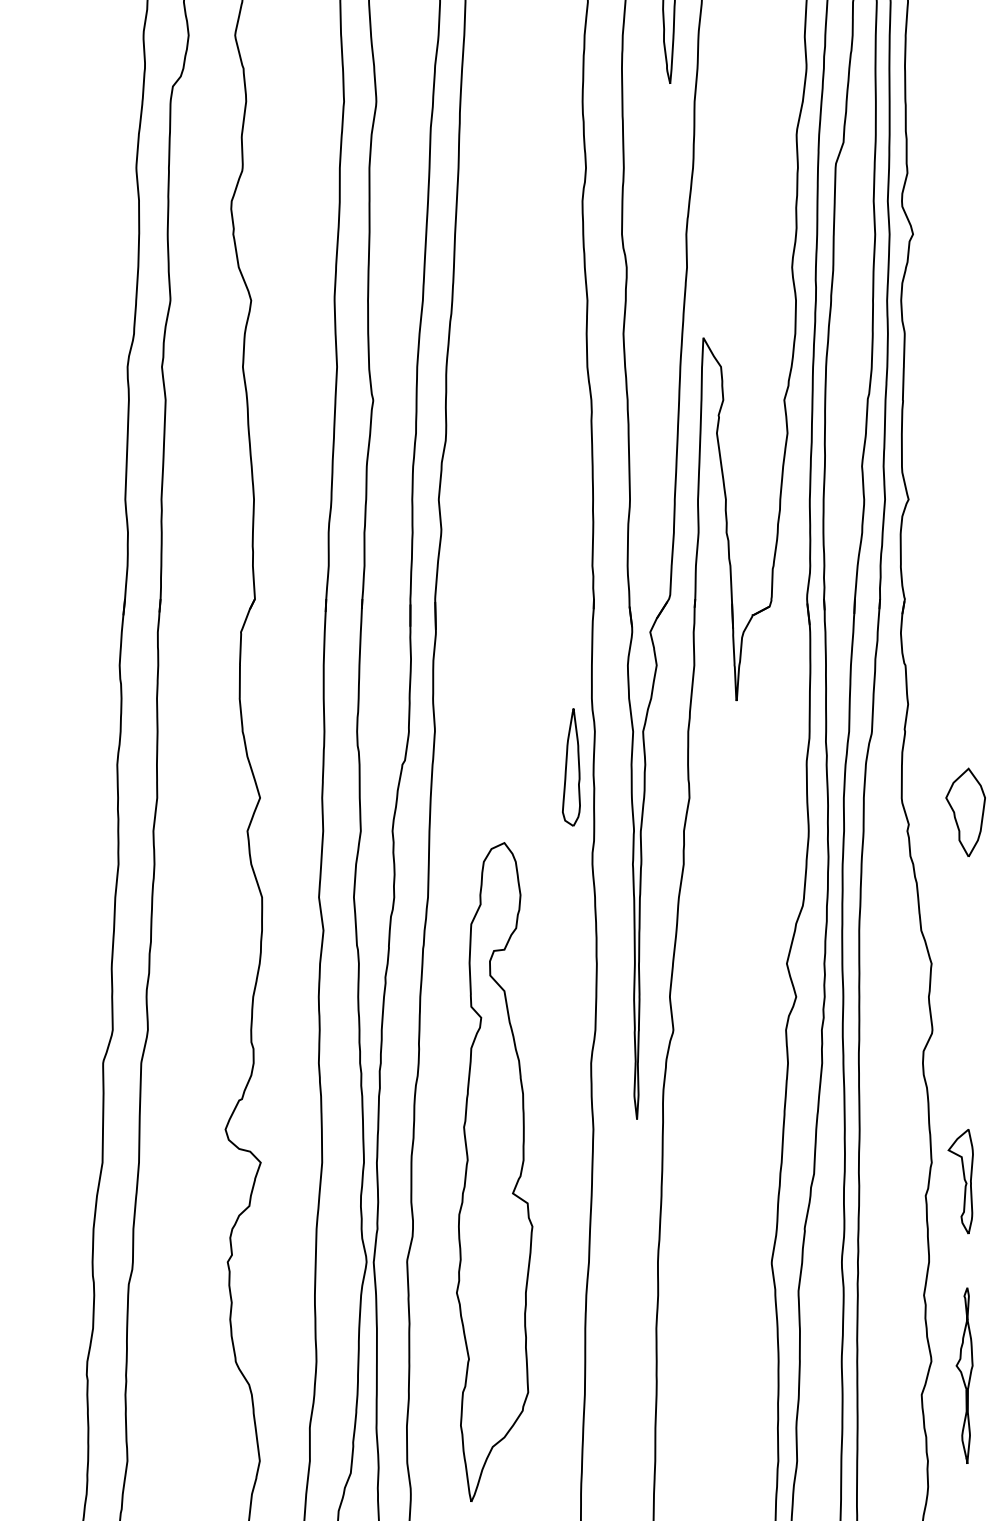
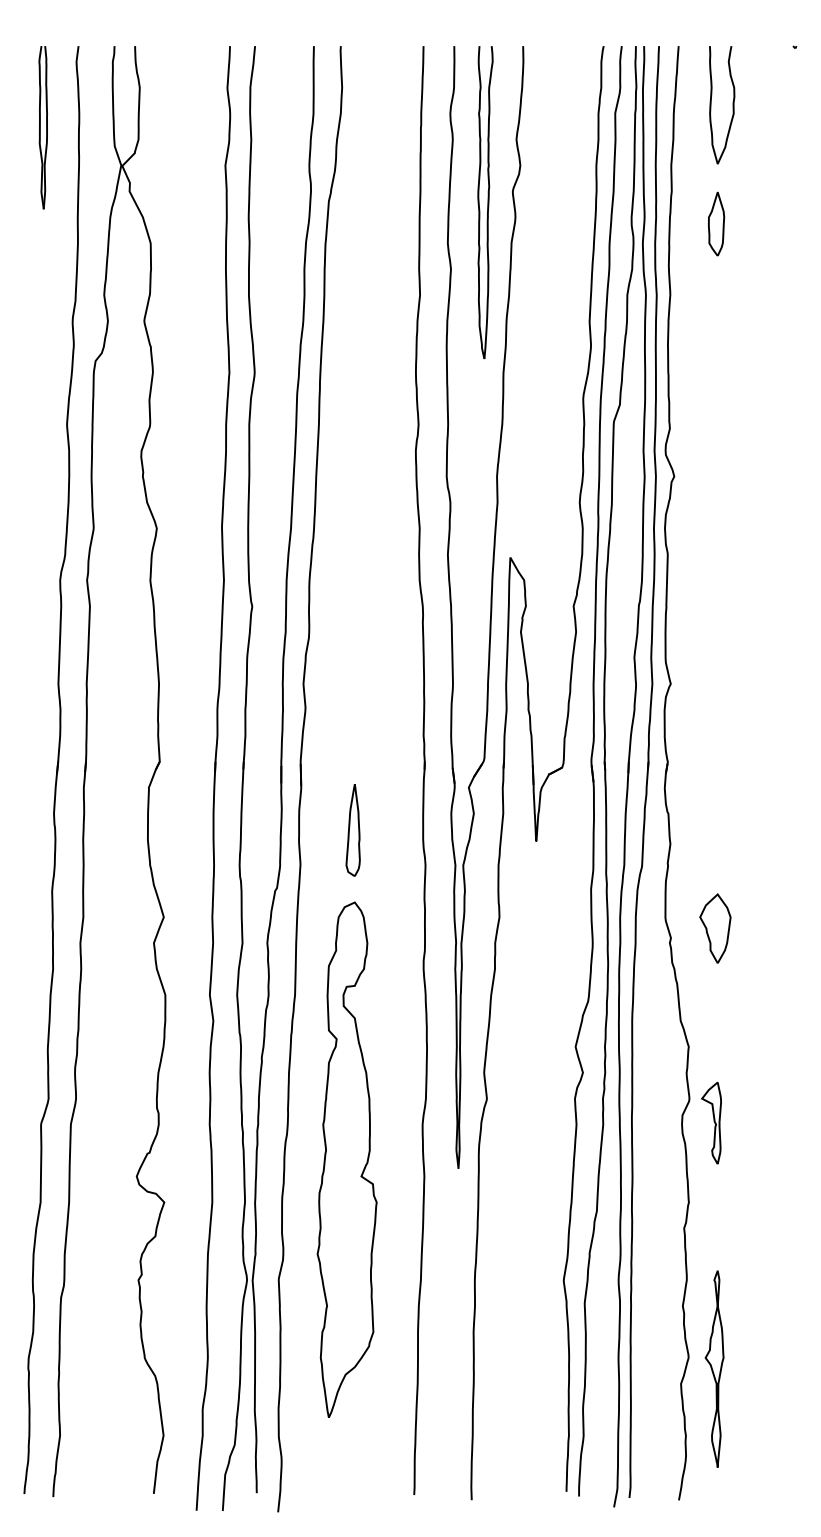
part: (570, 767) -> (352, 830), moved
part: (493, 1171) -> (346, 1159), moved
part: (960, 1180) -> (711, 1122), moved
part: (964, 1375) -> (714, 1368), size x1.43

